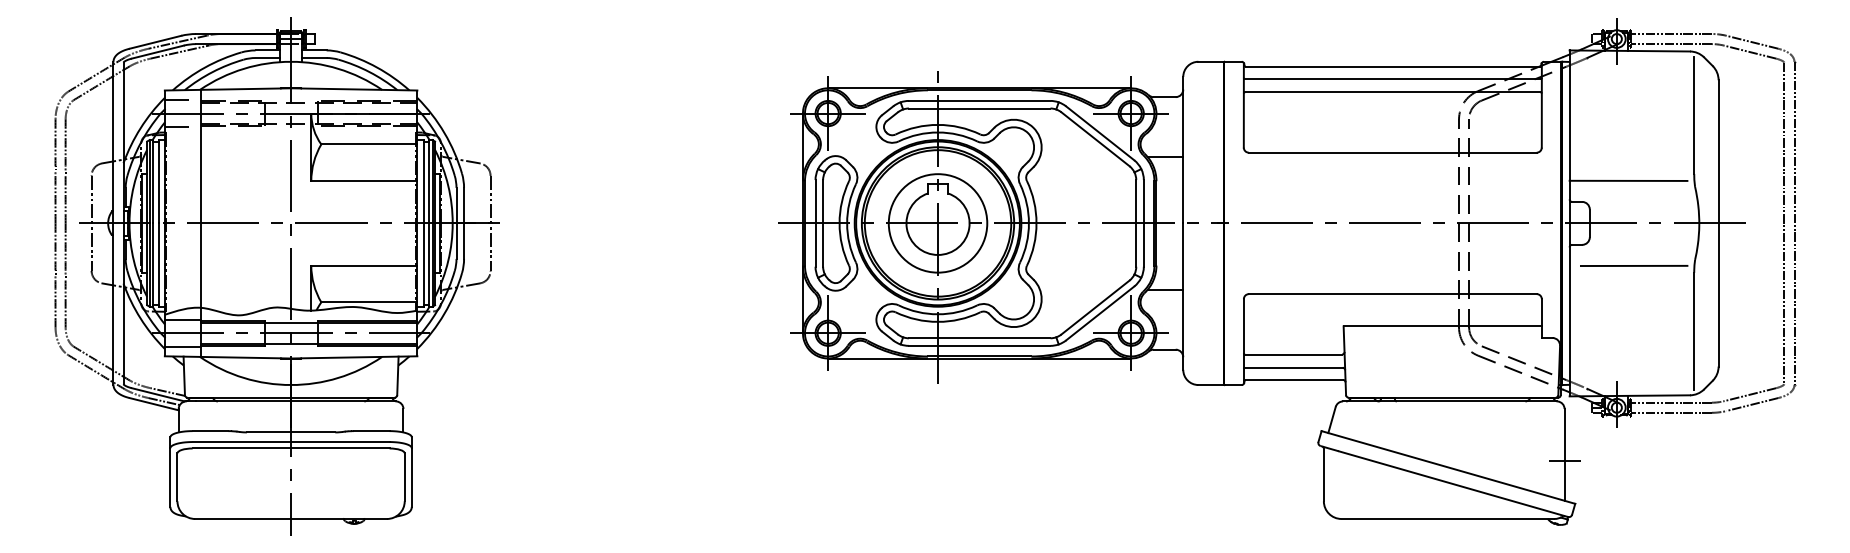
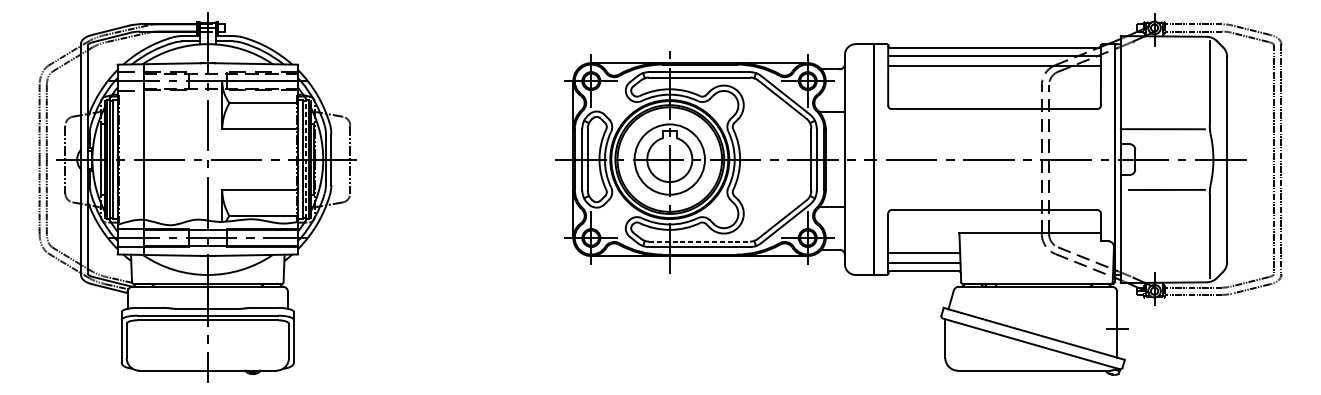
line: (428, 222) -> (305, 158), solid -> dashed
line: (979, 338) -> (699, 241), solid -> dashed

